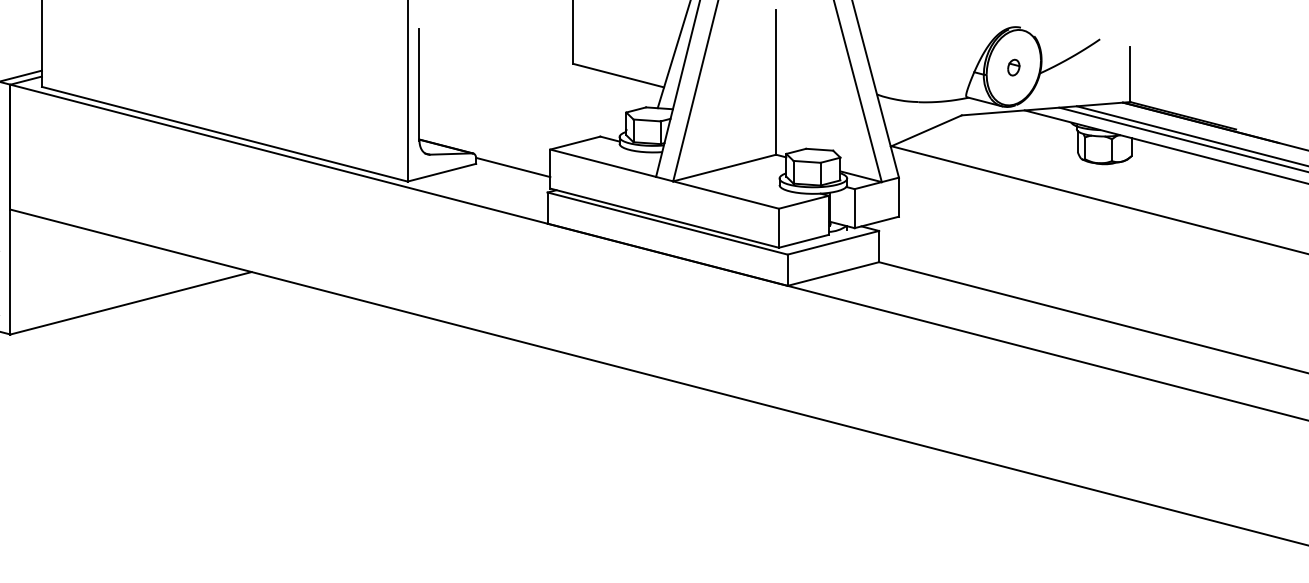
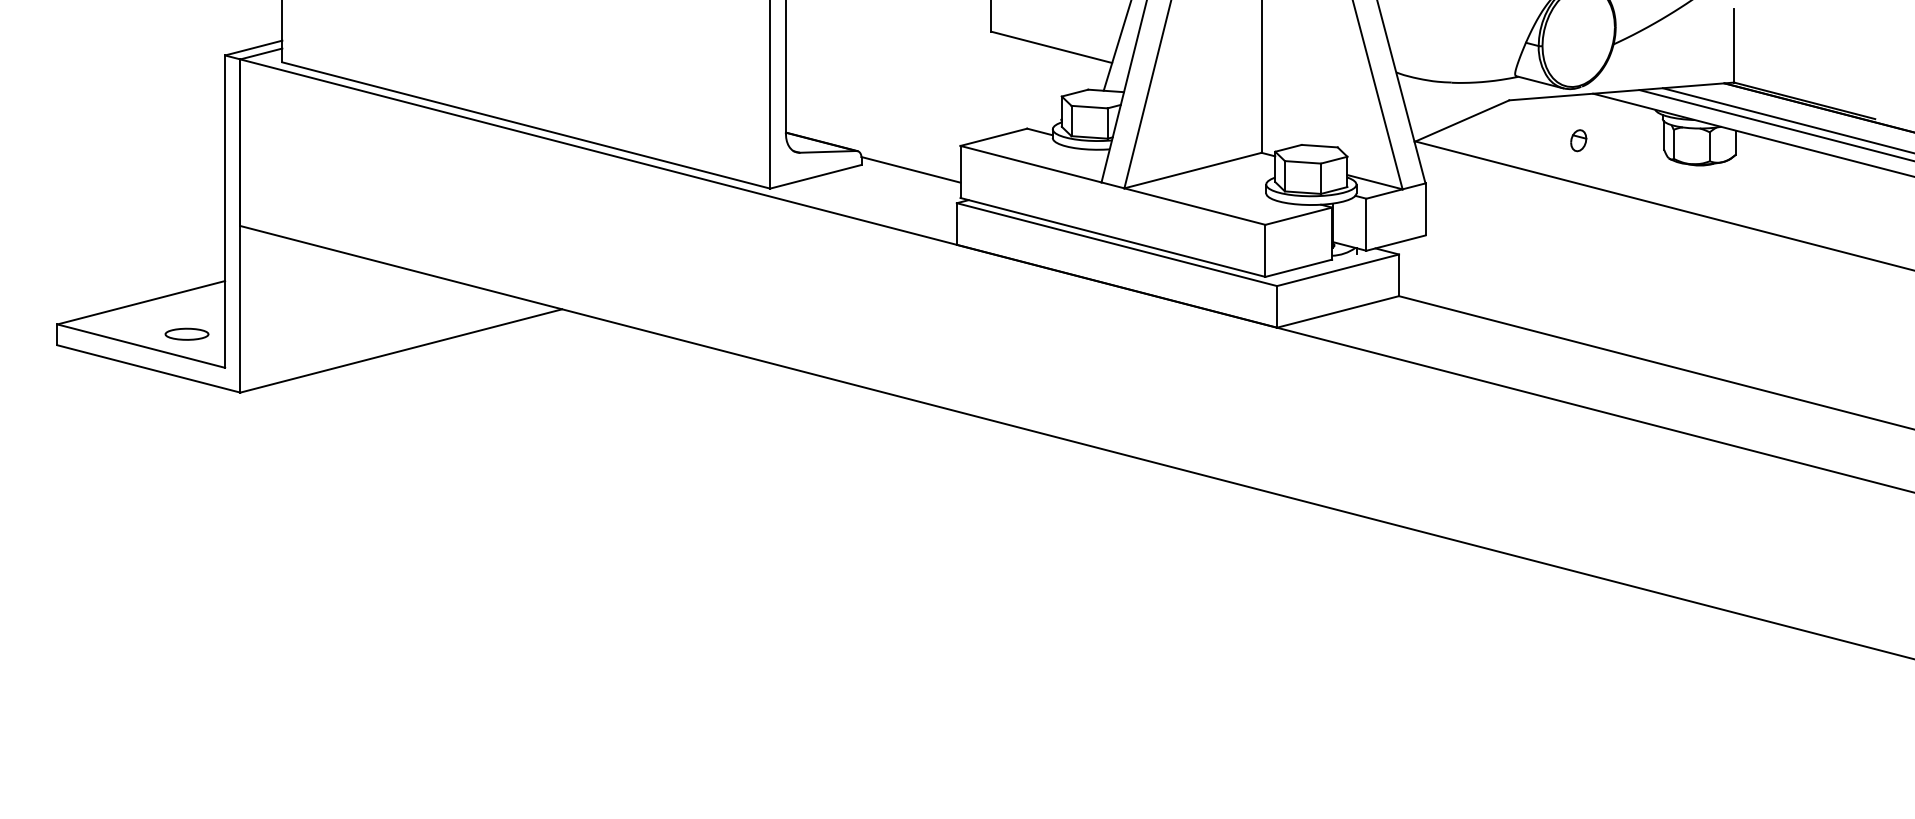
part: (1013, 67) -> (1578, 140), moved

